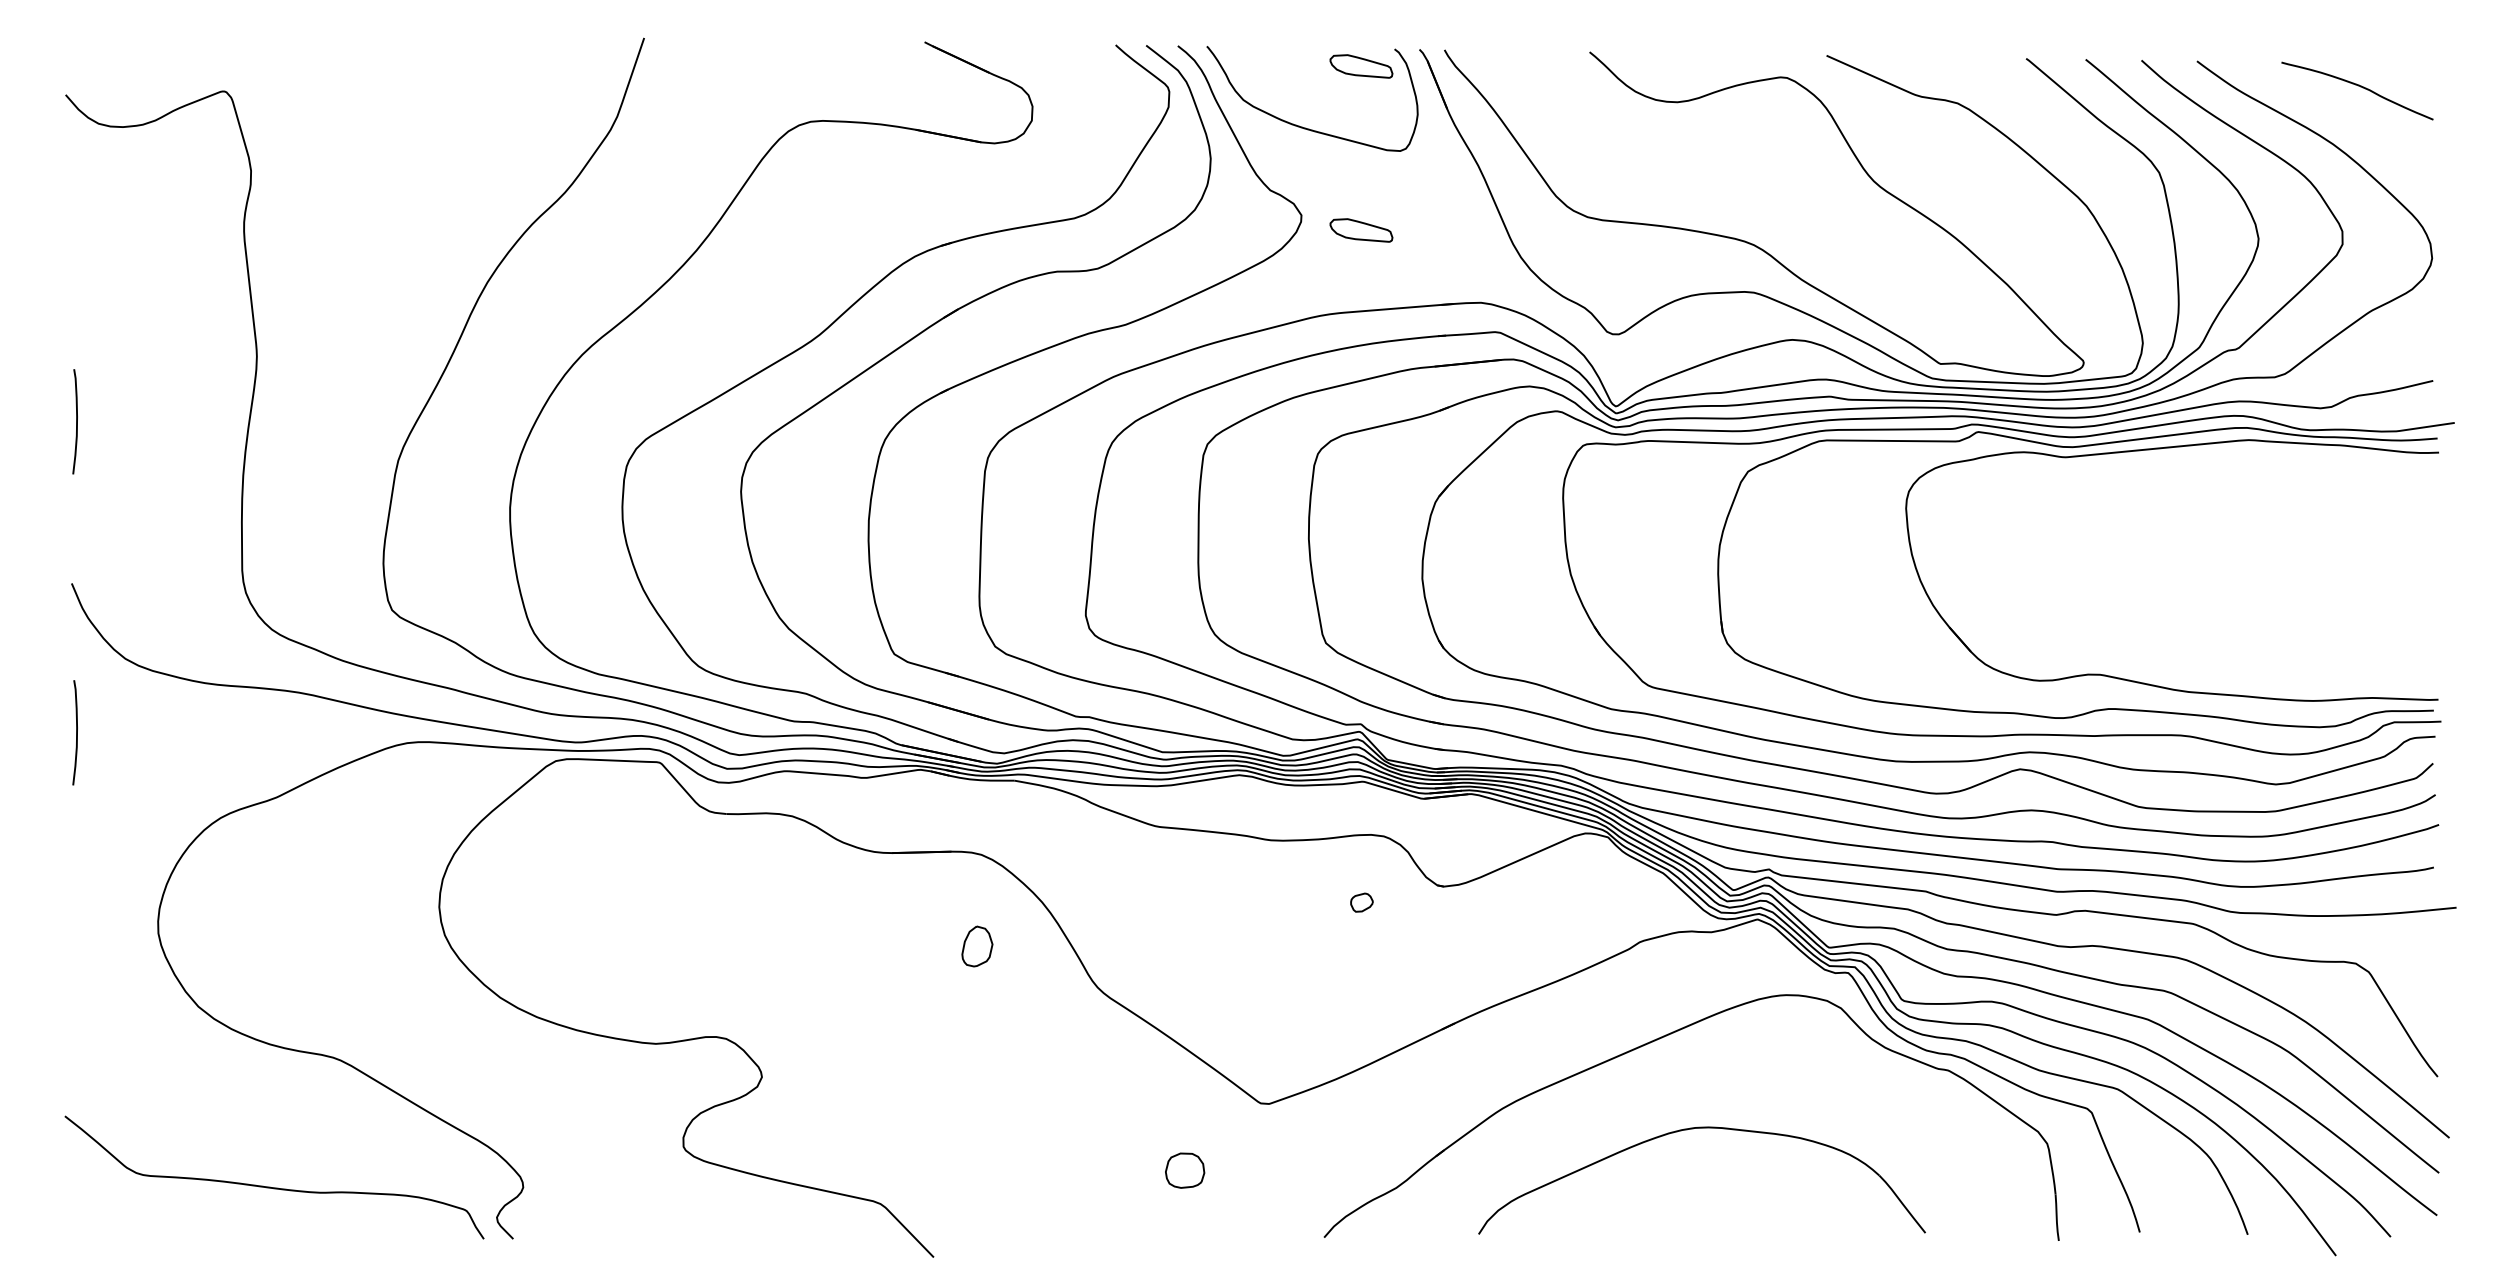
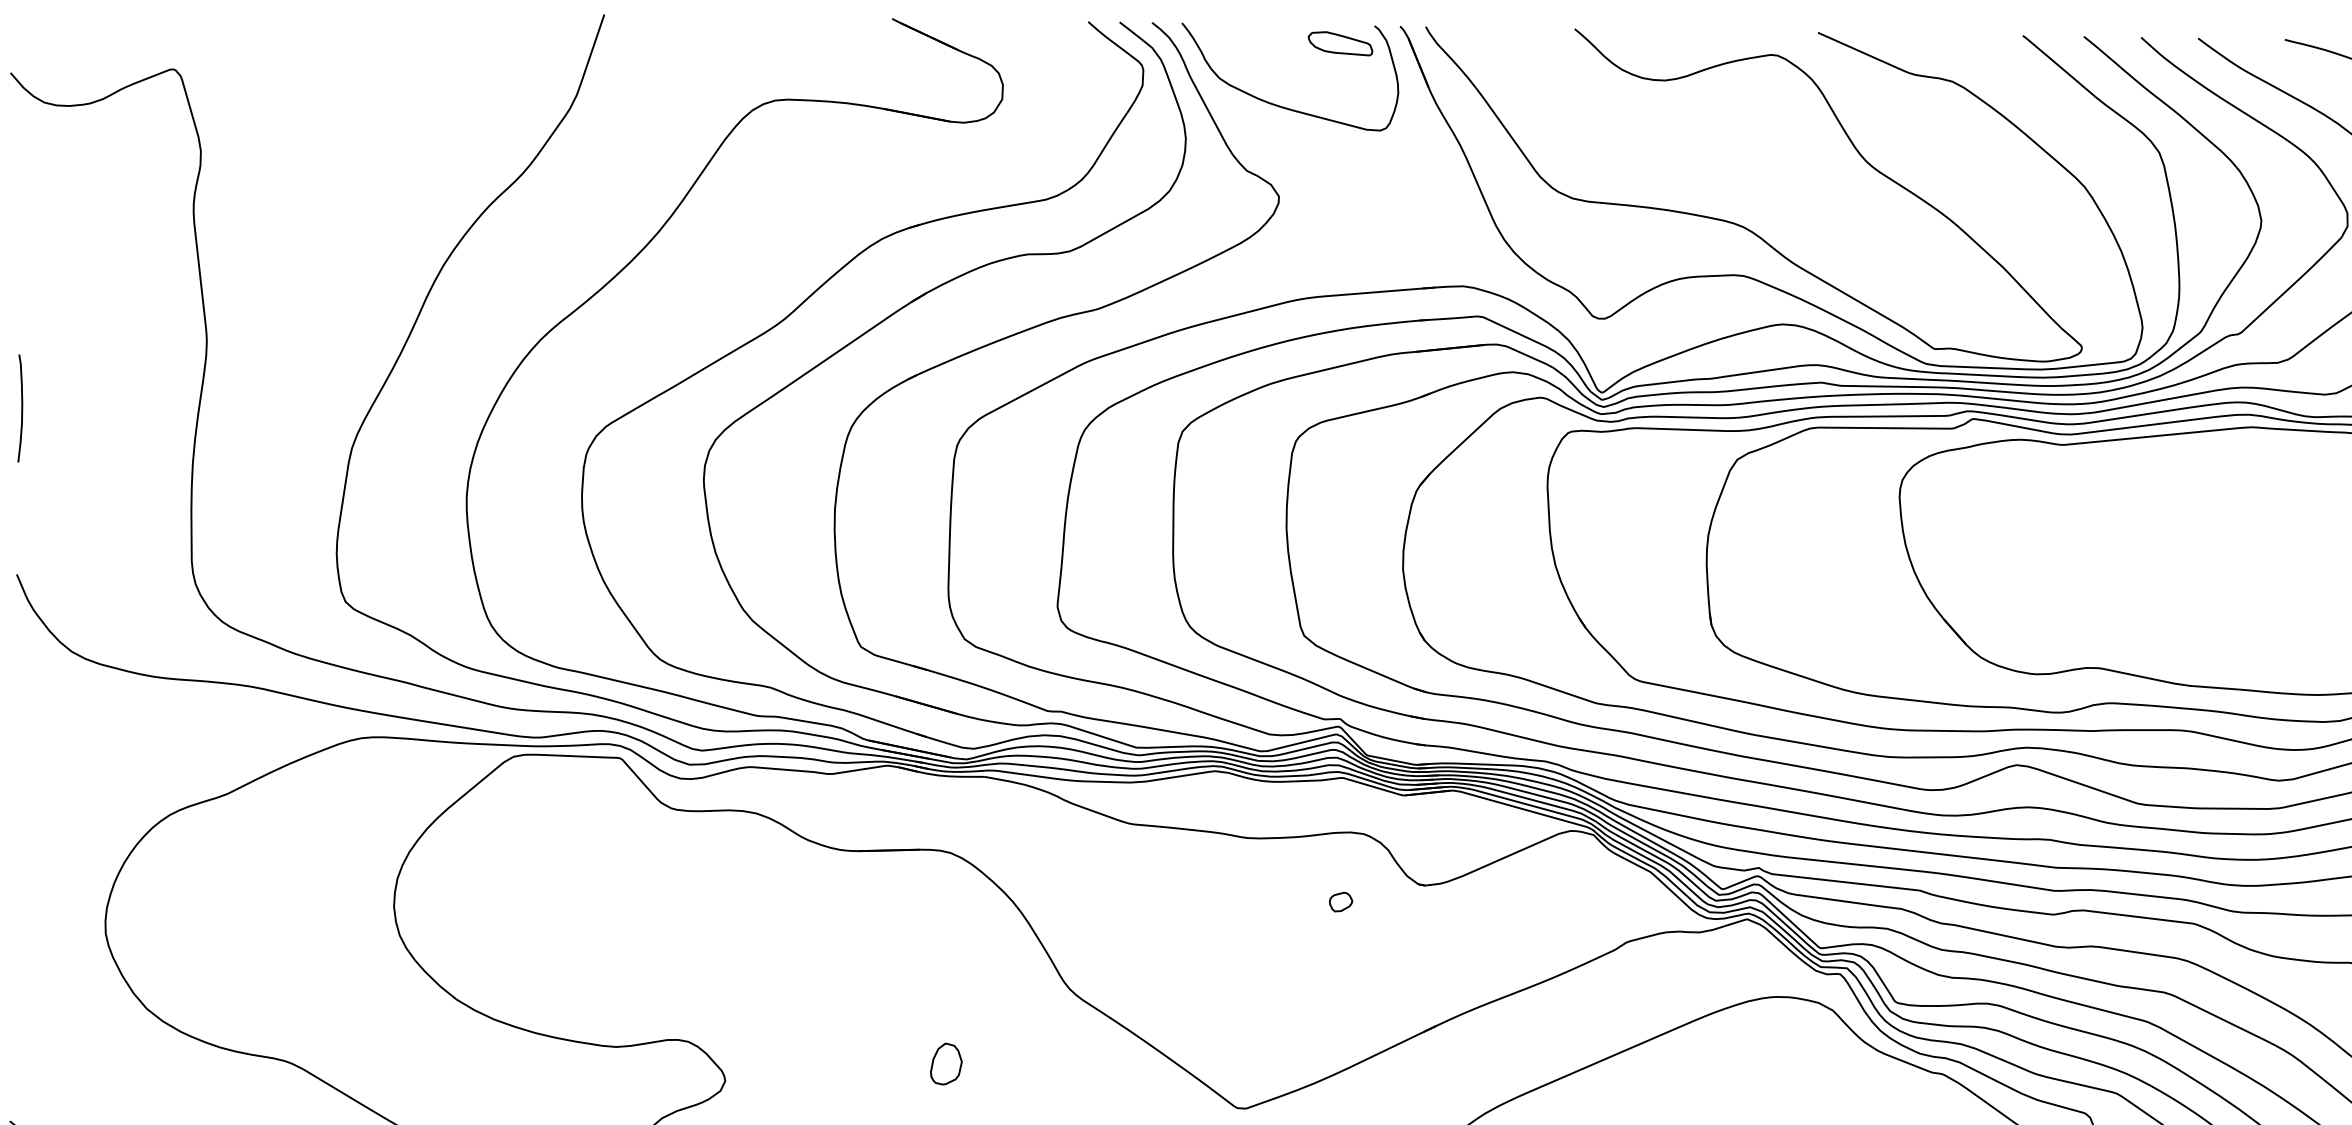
part: (1361, 230) -> (1340, 212), removed
curve: (76, 732) -> (21, 727), removed
part: (977, 946) -> (946, 1064), moved

